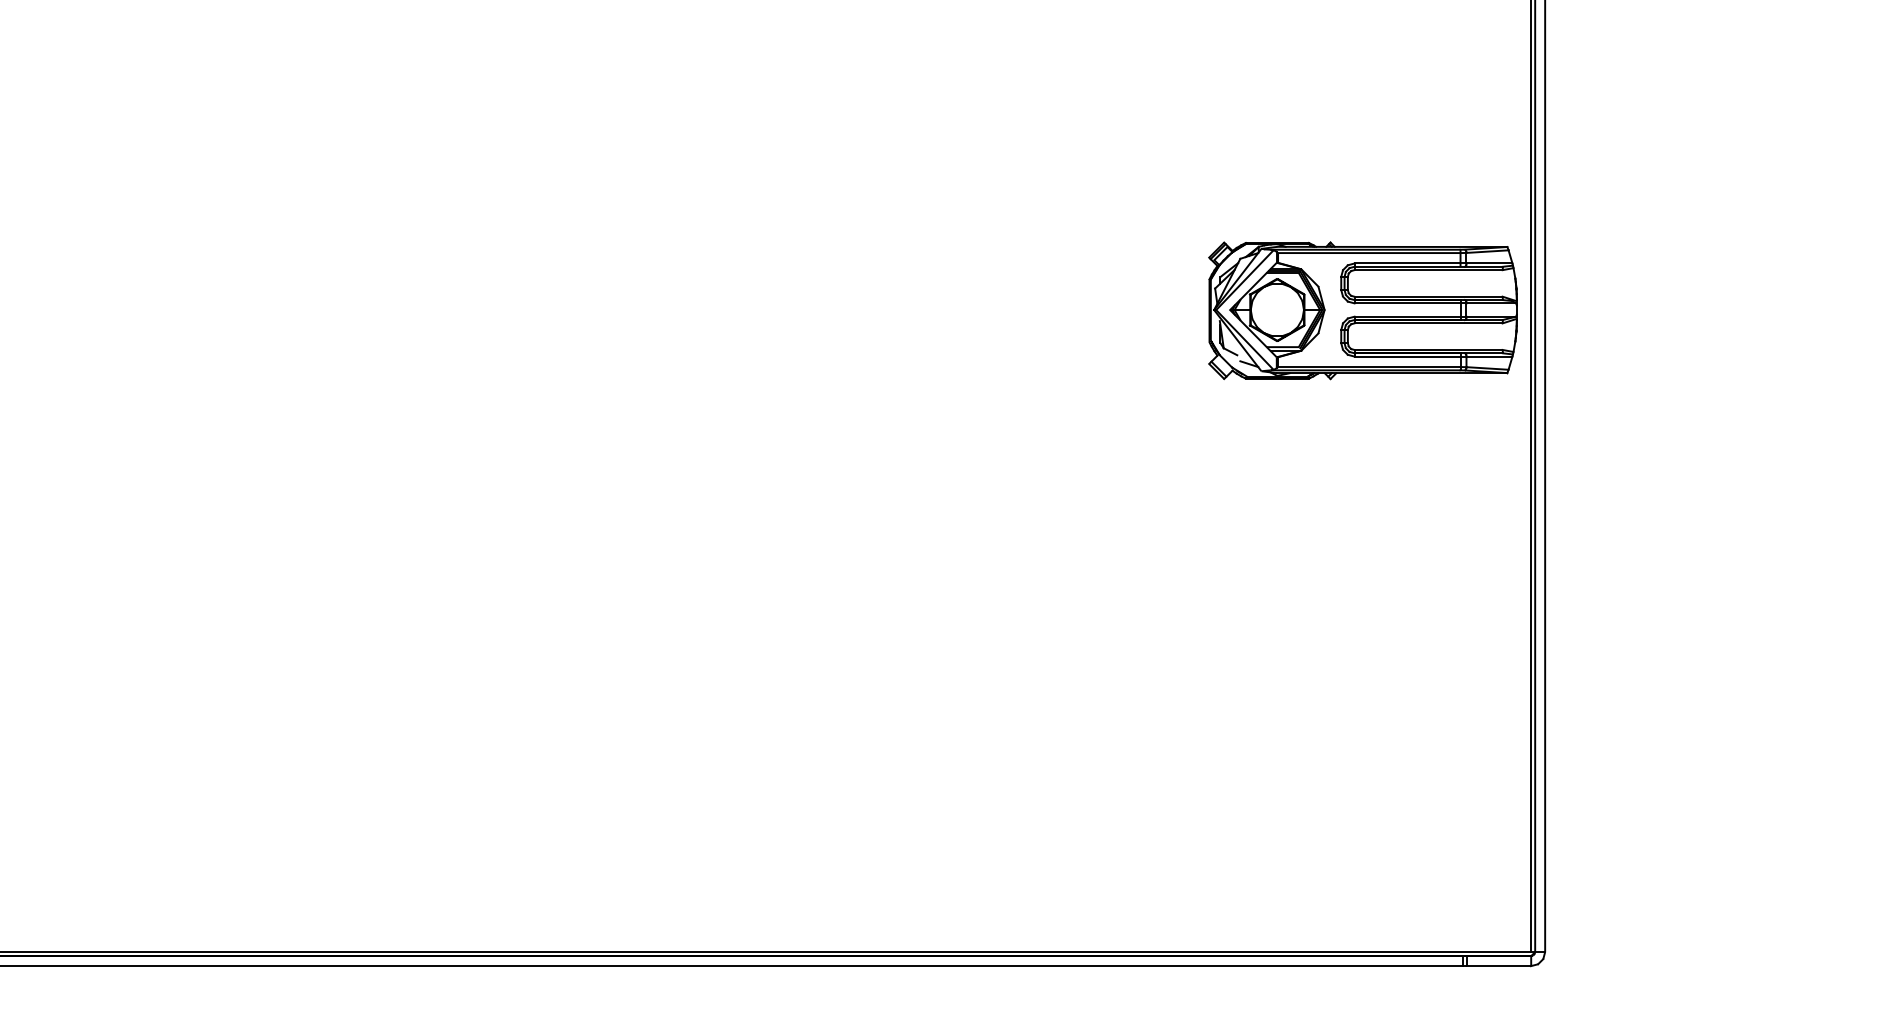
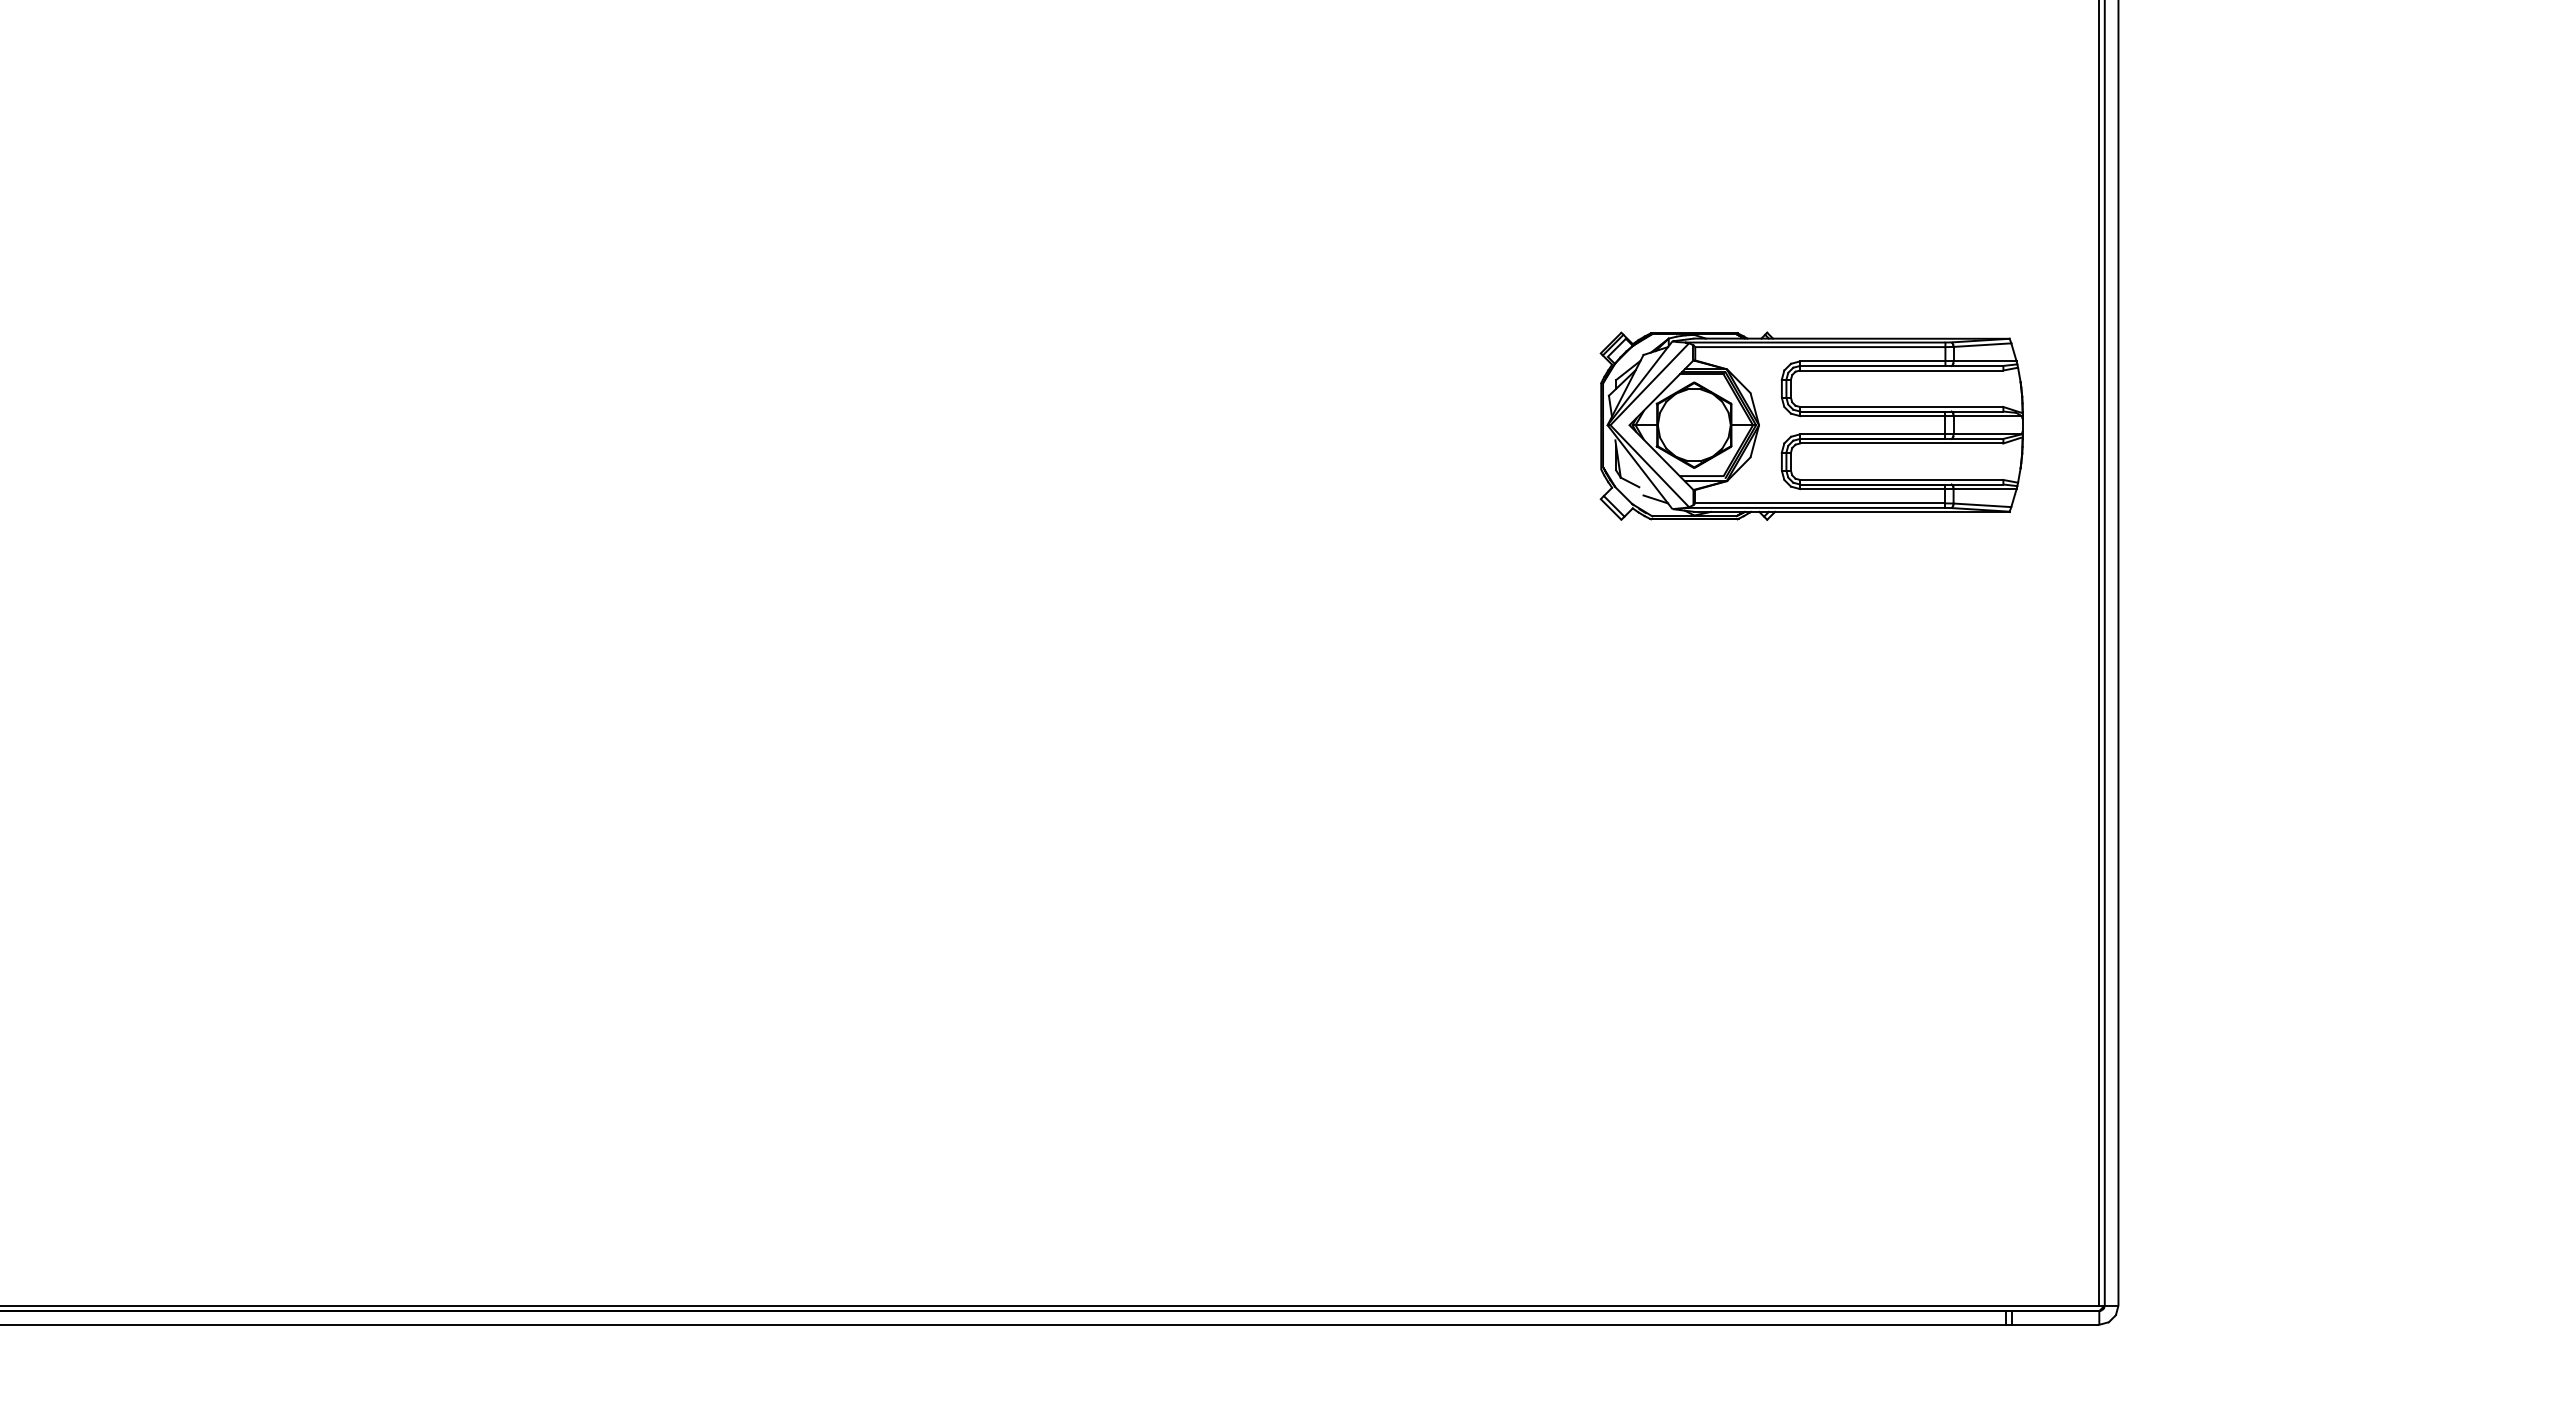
part: (1362, 310) -> (1811, 425), moved

